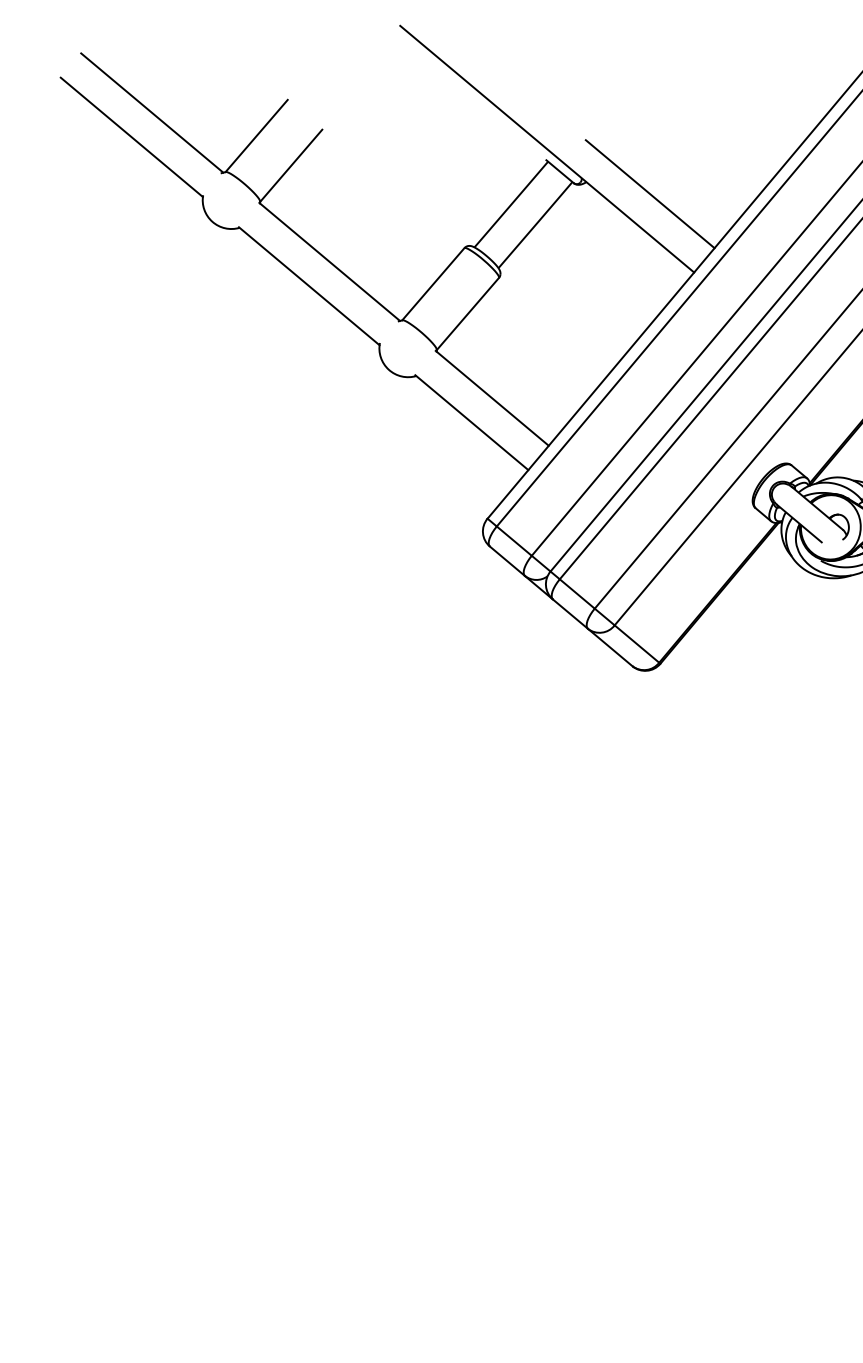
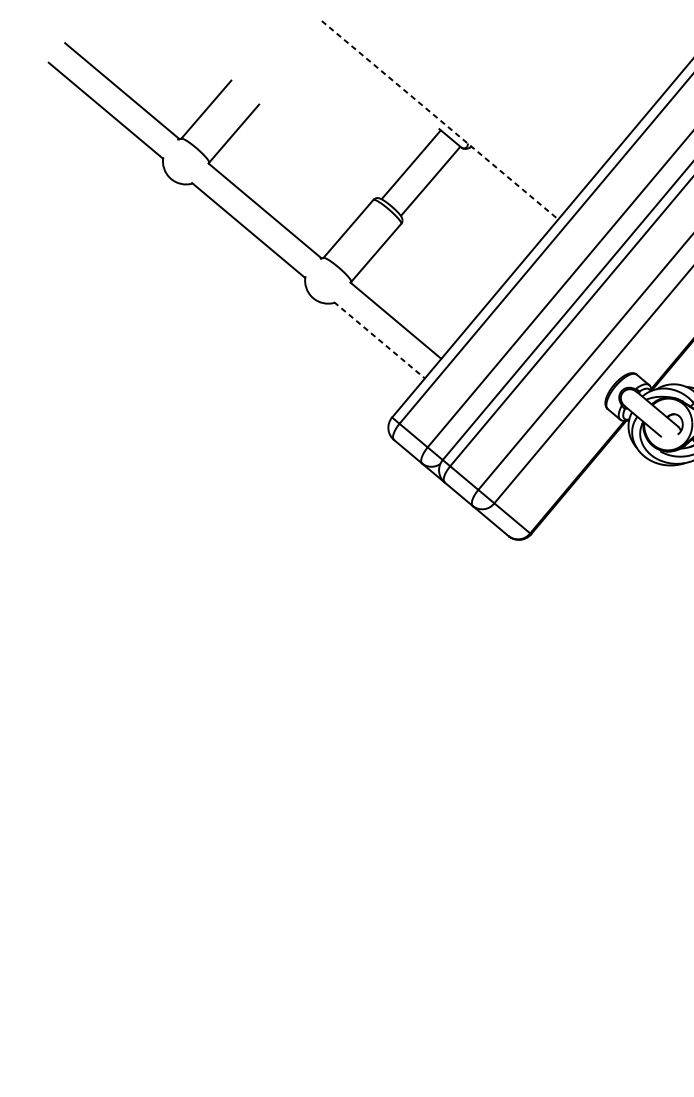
line: (547, 149) -> (440, 120), solid -> dashed
line: (649, 194) -> (522, 156), removed
line: (471, 422) -> (379, 340), solid -> dashed

